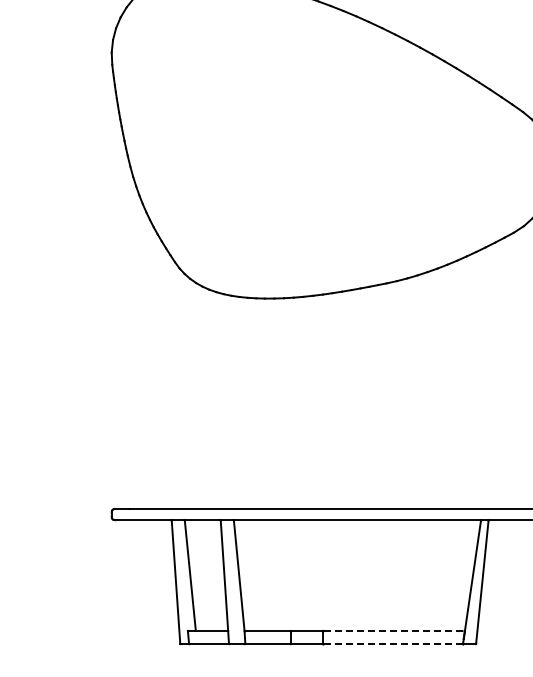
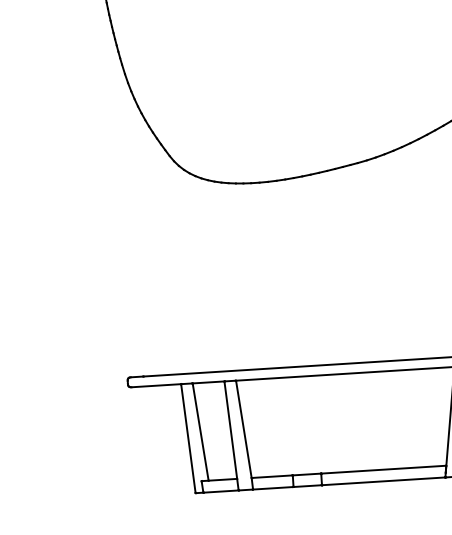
line: (394, 631) -> (384, 470), dashed -> solid
line: (393, 644) -> (383, 481), dashed -> solid

